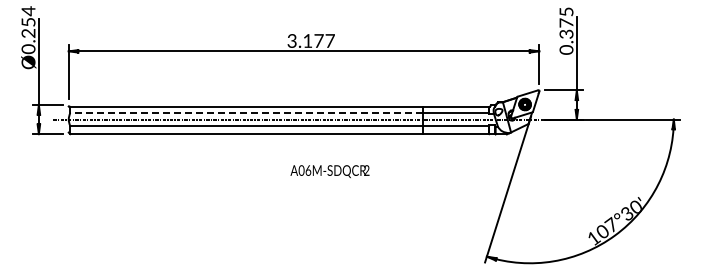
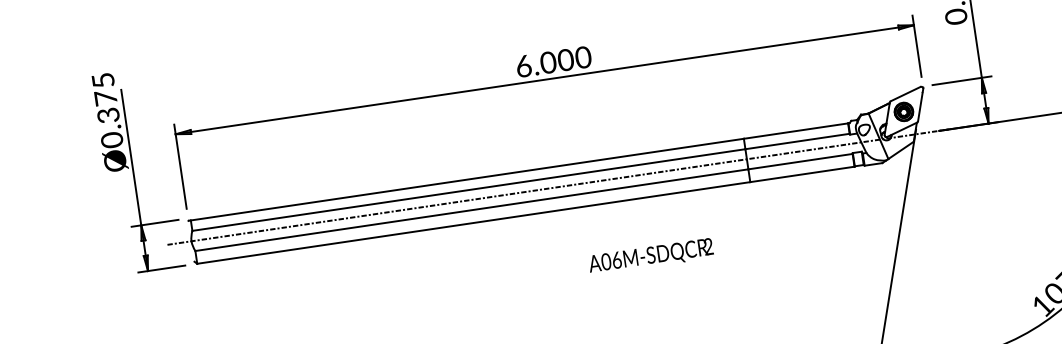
text: (28, 21) -> (105, 96), Ø0.254 -> Ø0.375
text: (311, 40) -> (554, 61), 3.177 -> 6.000
line: (246, 113) -> (468, 190), dashed -> solid
text: (329, 171) -> (650, 256), moved

